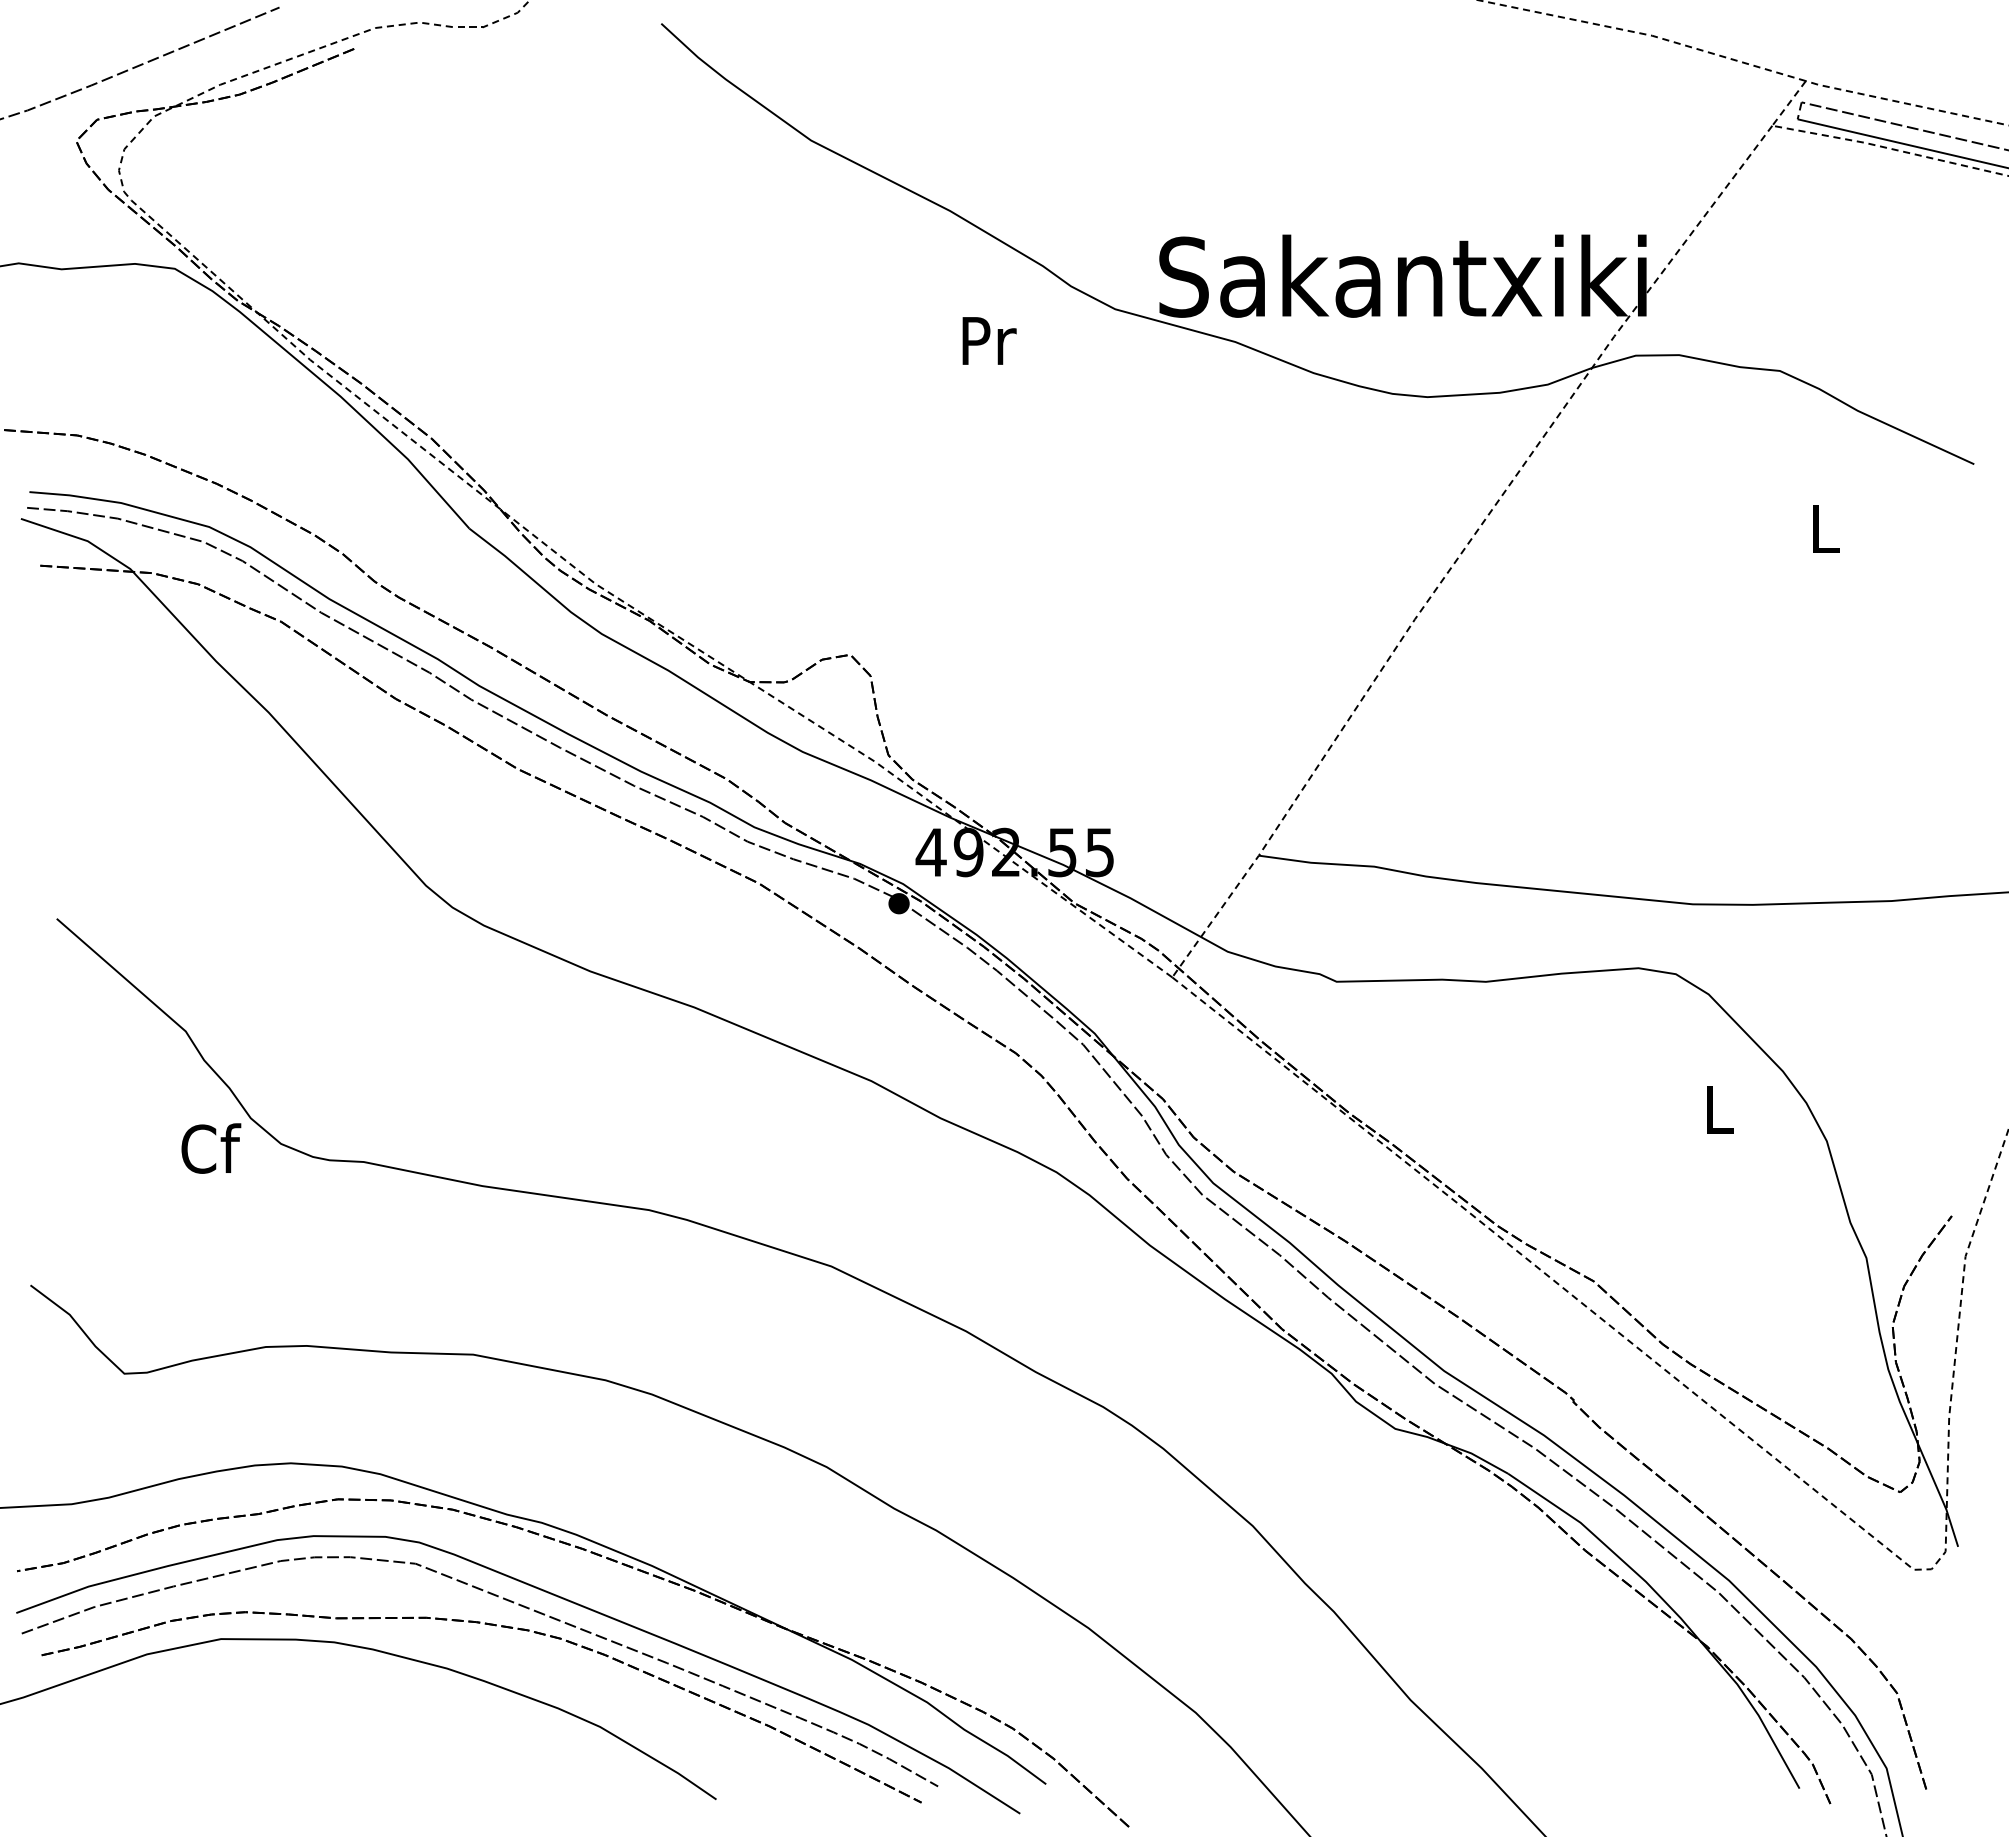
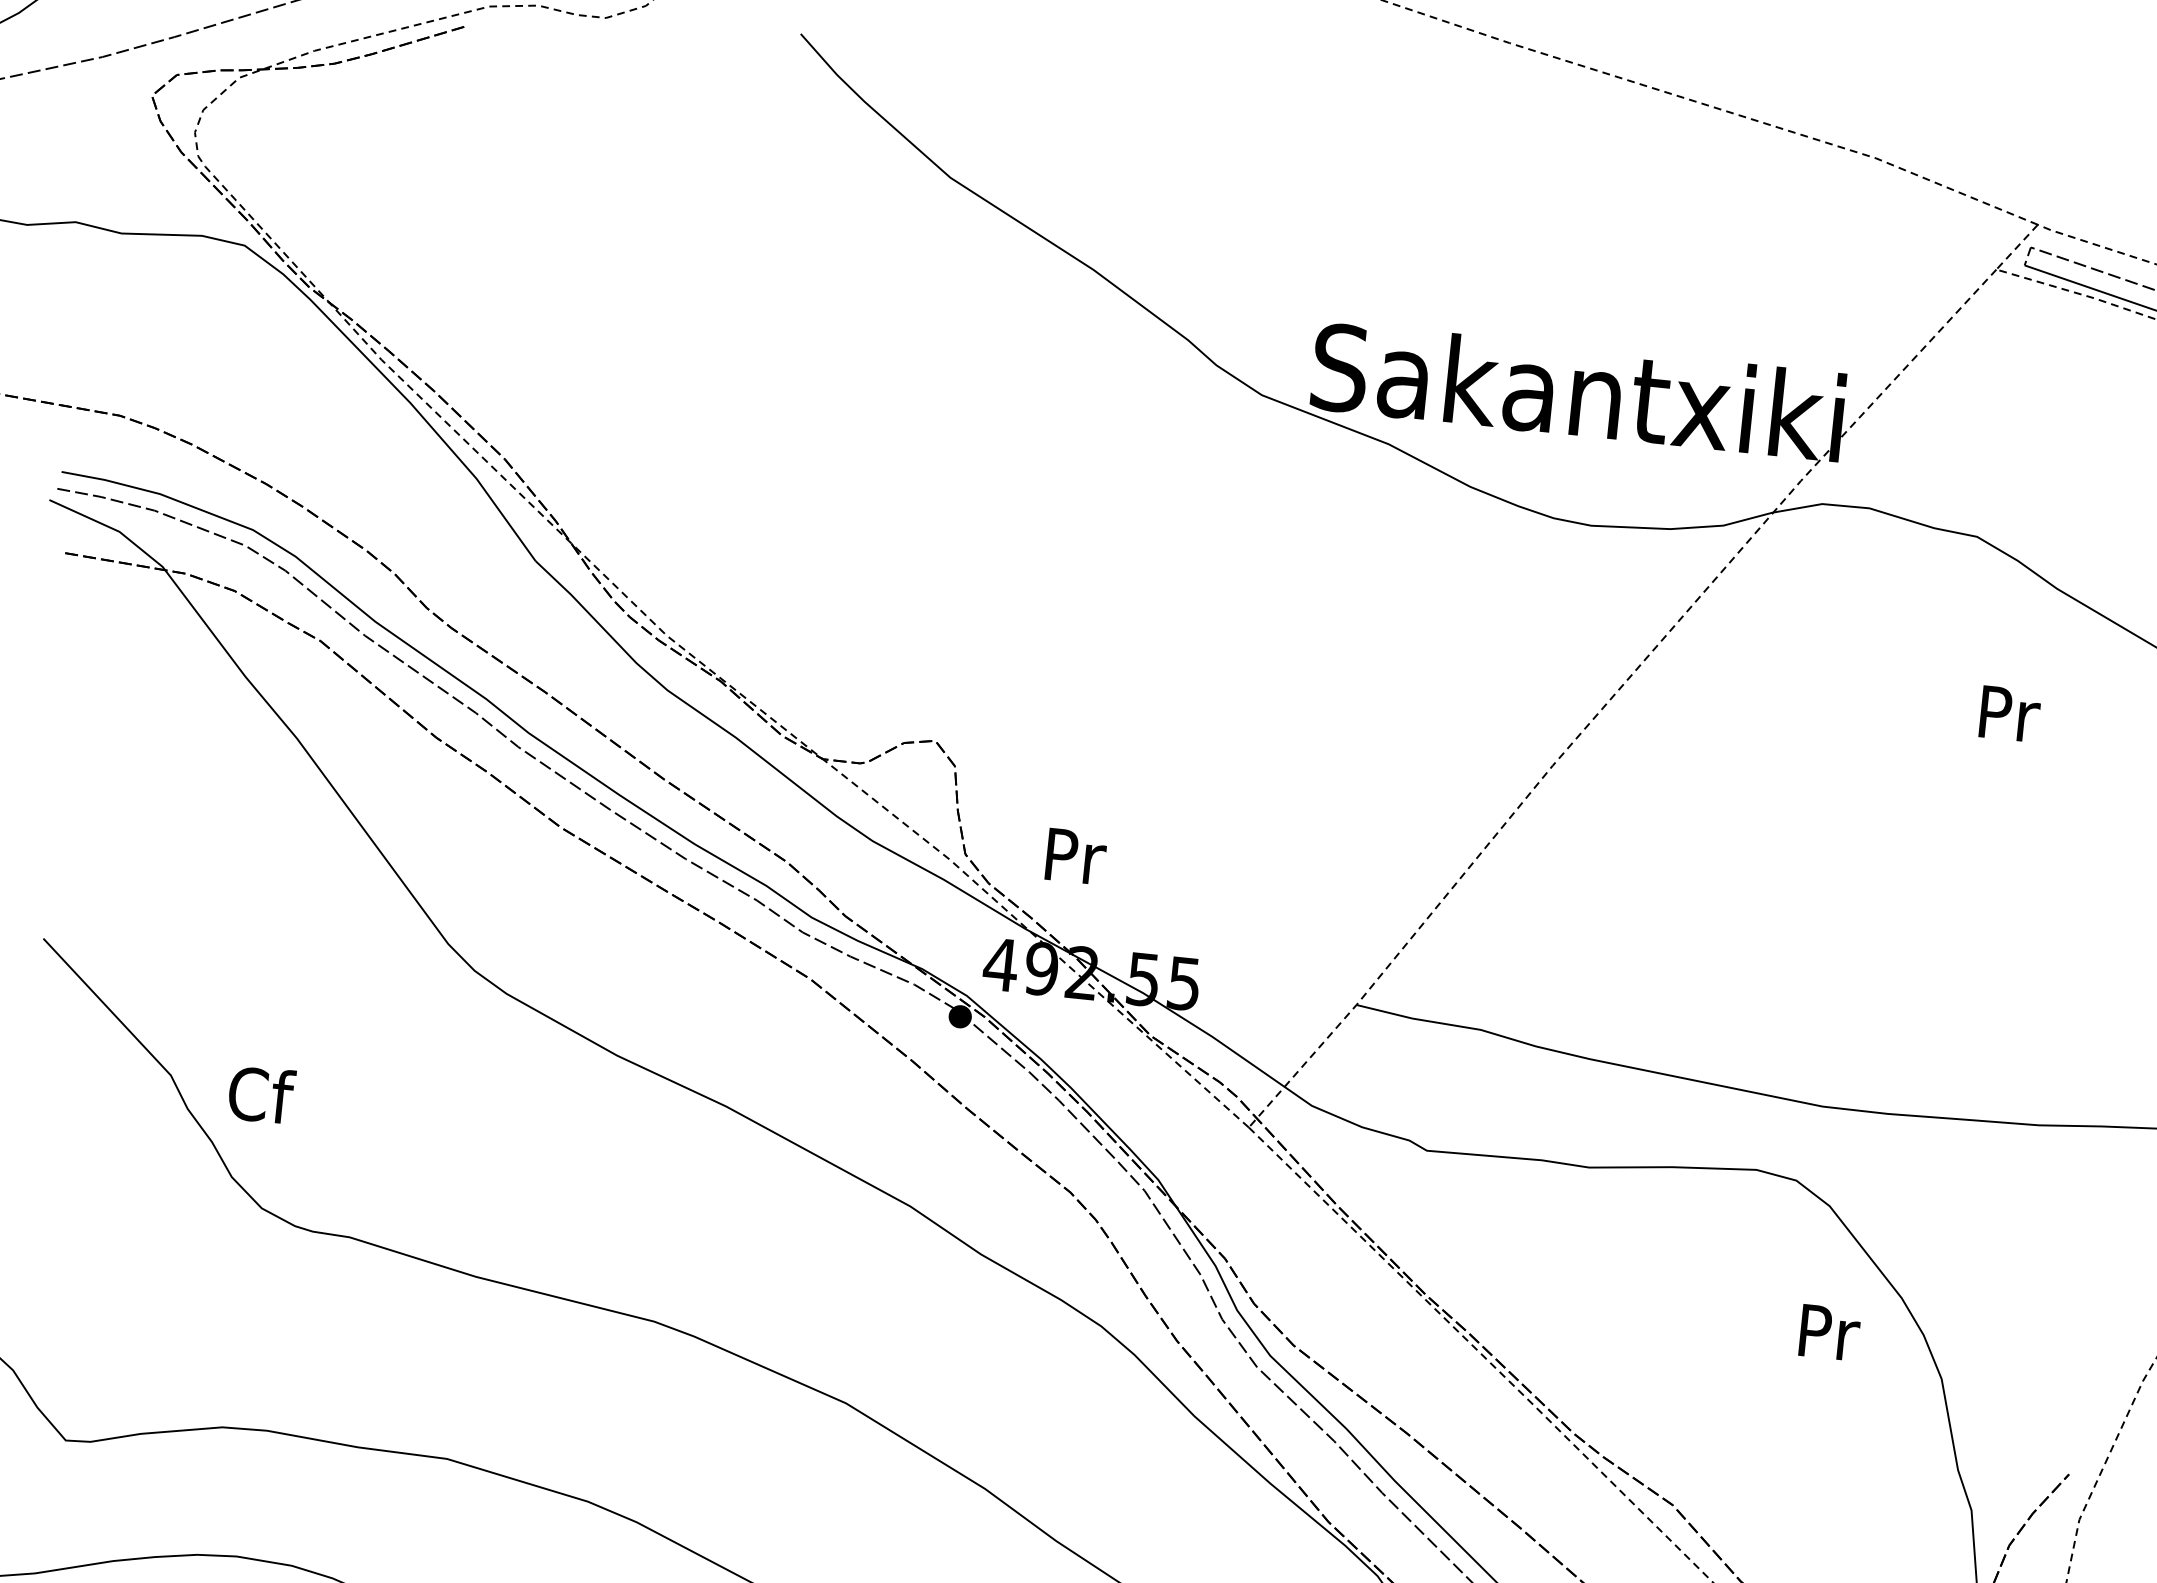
text: (989, 340) -> (1076, 856), moved
text: (1826, 529) -> (2009, 714), L -> Pr
text: (1720, 1109) -> (1829, 1332), L -> Pr
text: (211, 1148) -> (261, 1094), moved

